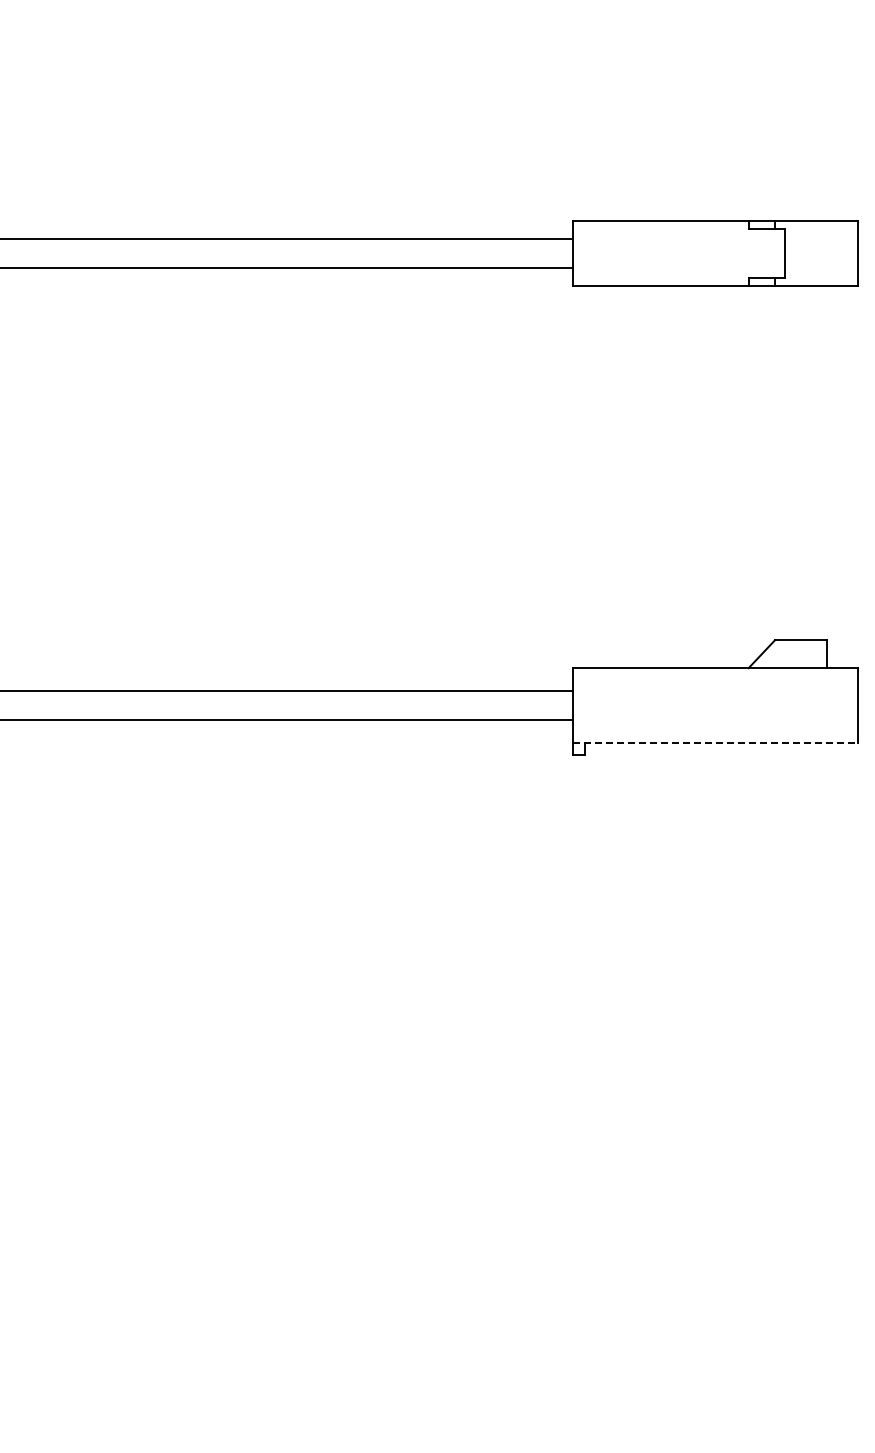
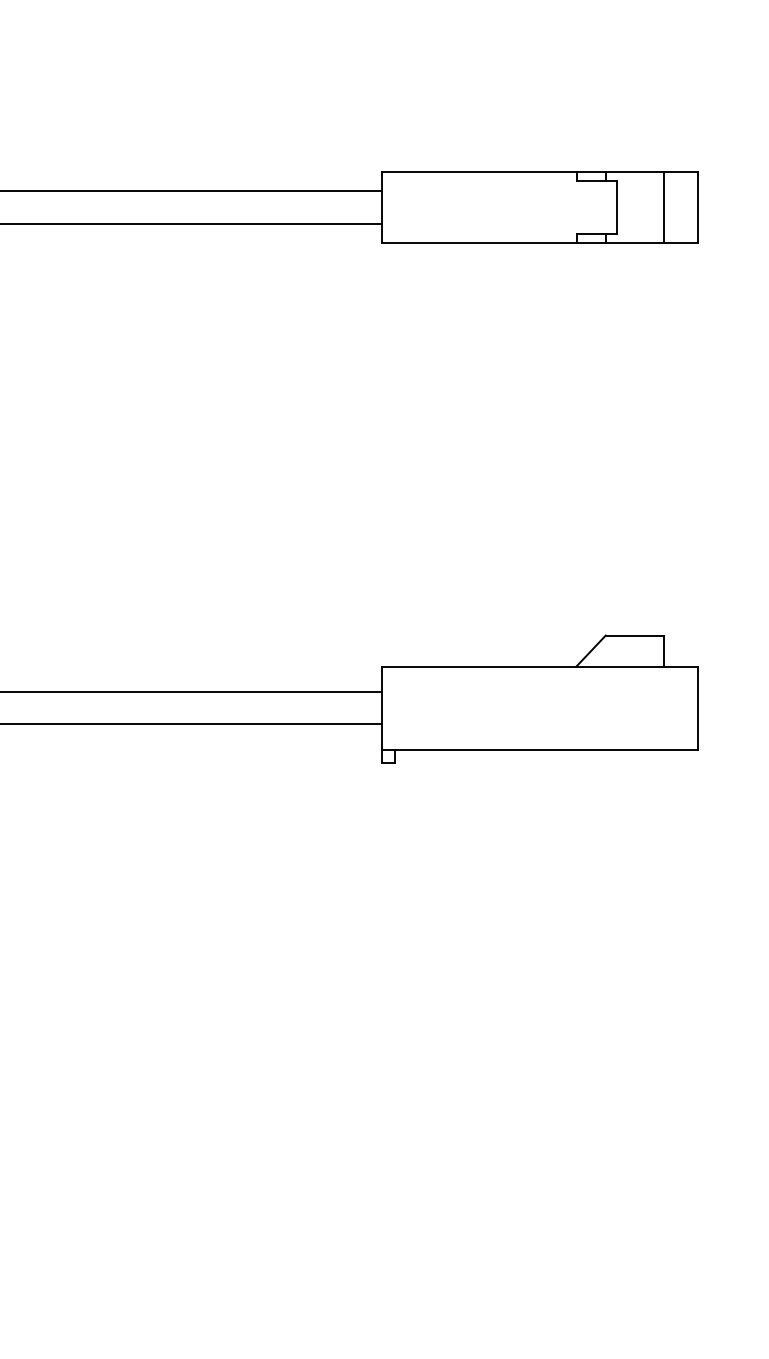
line: (827, 253) -> (663, 207), added
line: (715, 743) -> (539, 749), dashed -> solid

